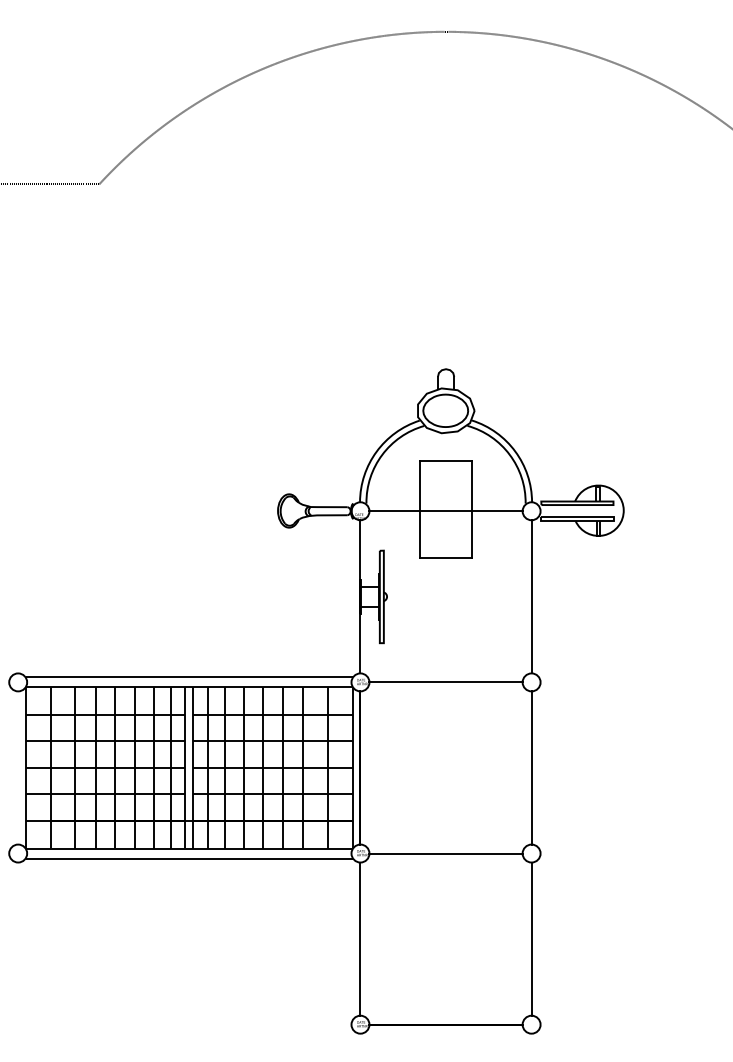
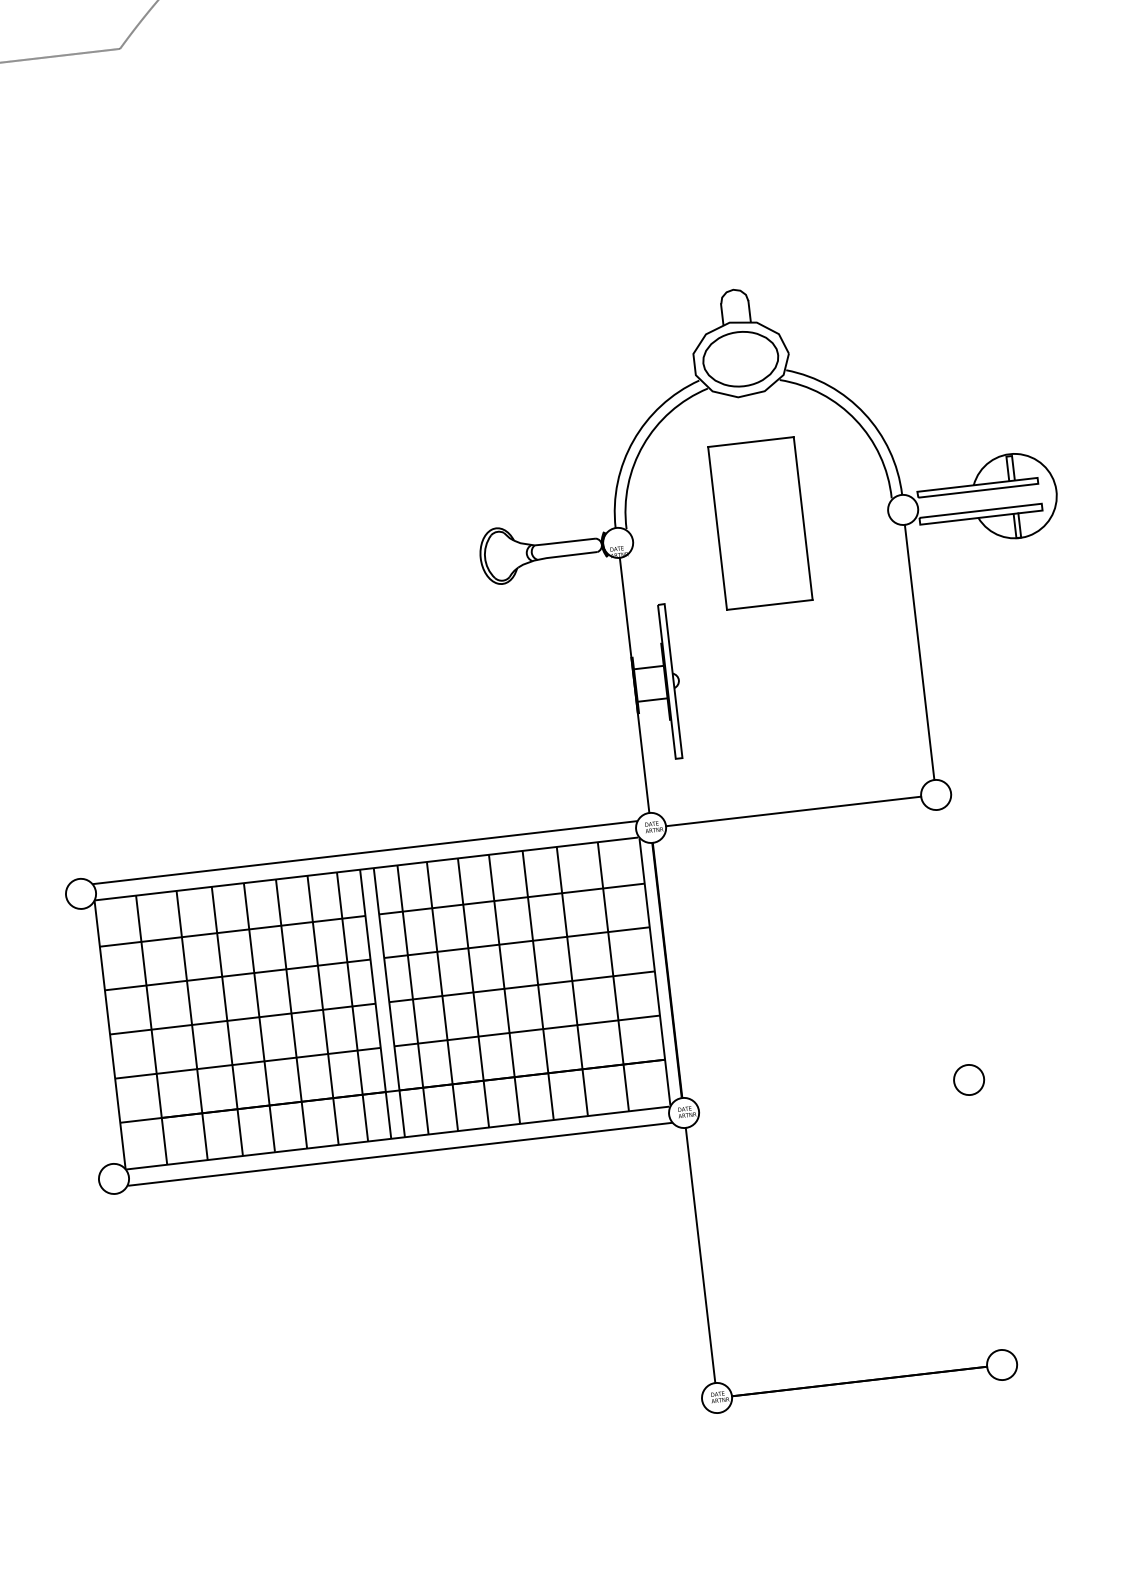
line: (445, 511) -> (759, 526), removed
line: (531, 767) -> (952, 936), removed
line: (445, 853) -> (825, 1096), removed
line: (531, 938) -> (985, 1221), removed

